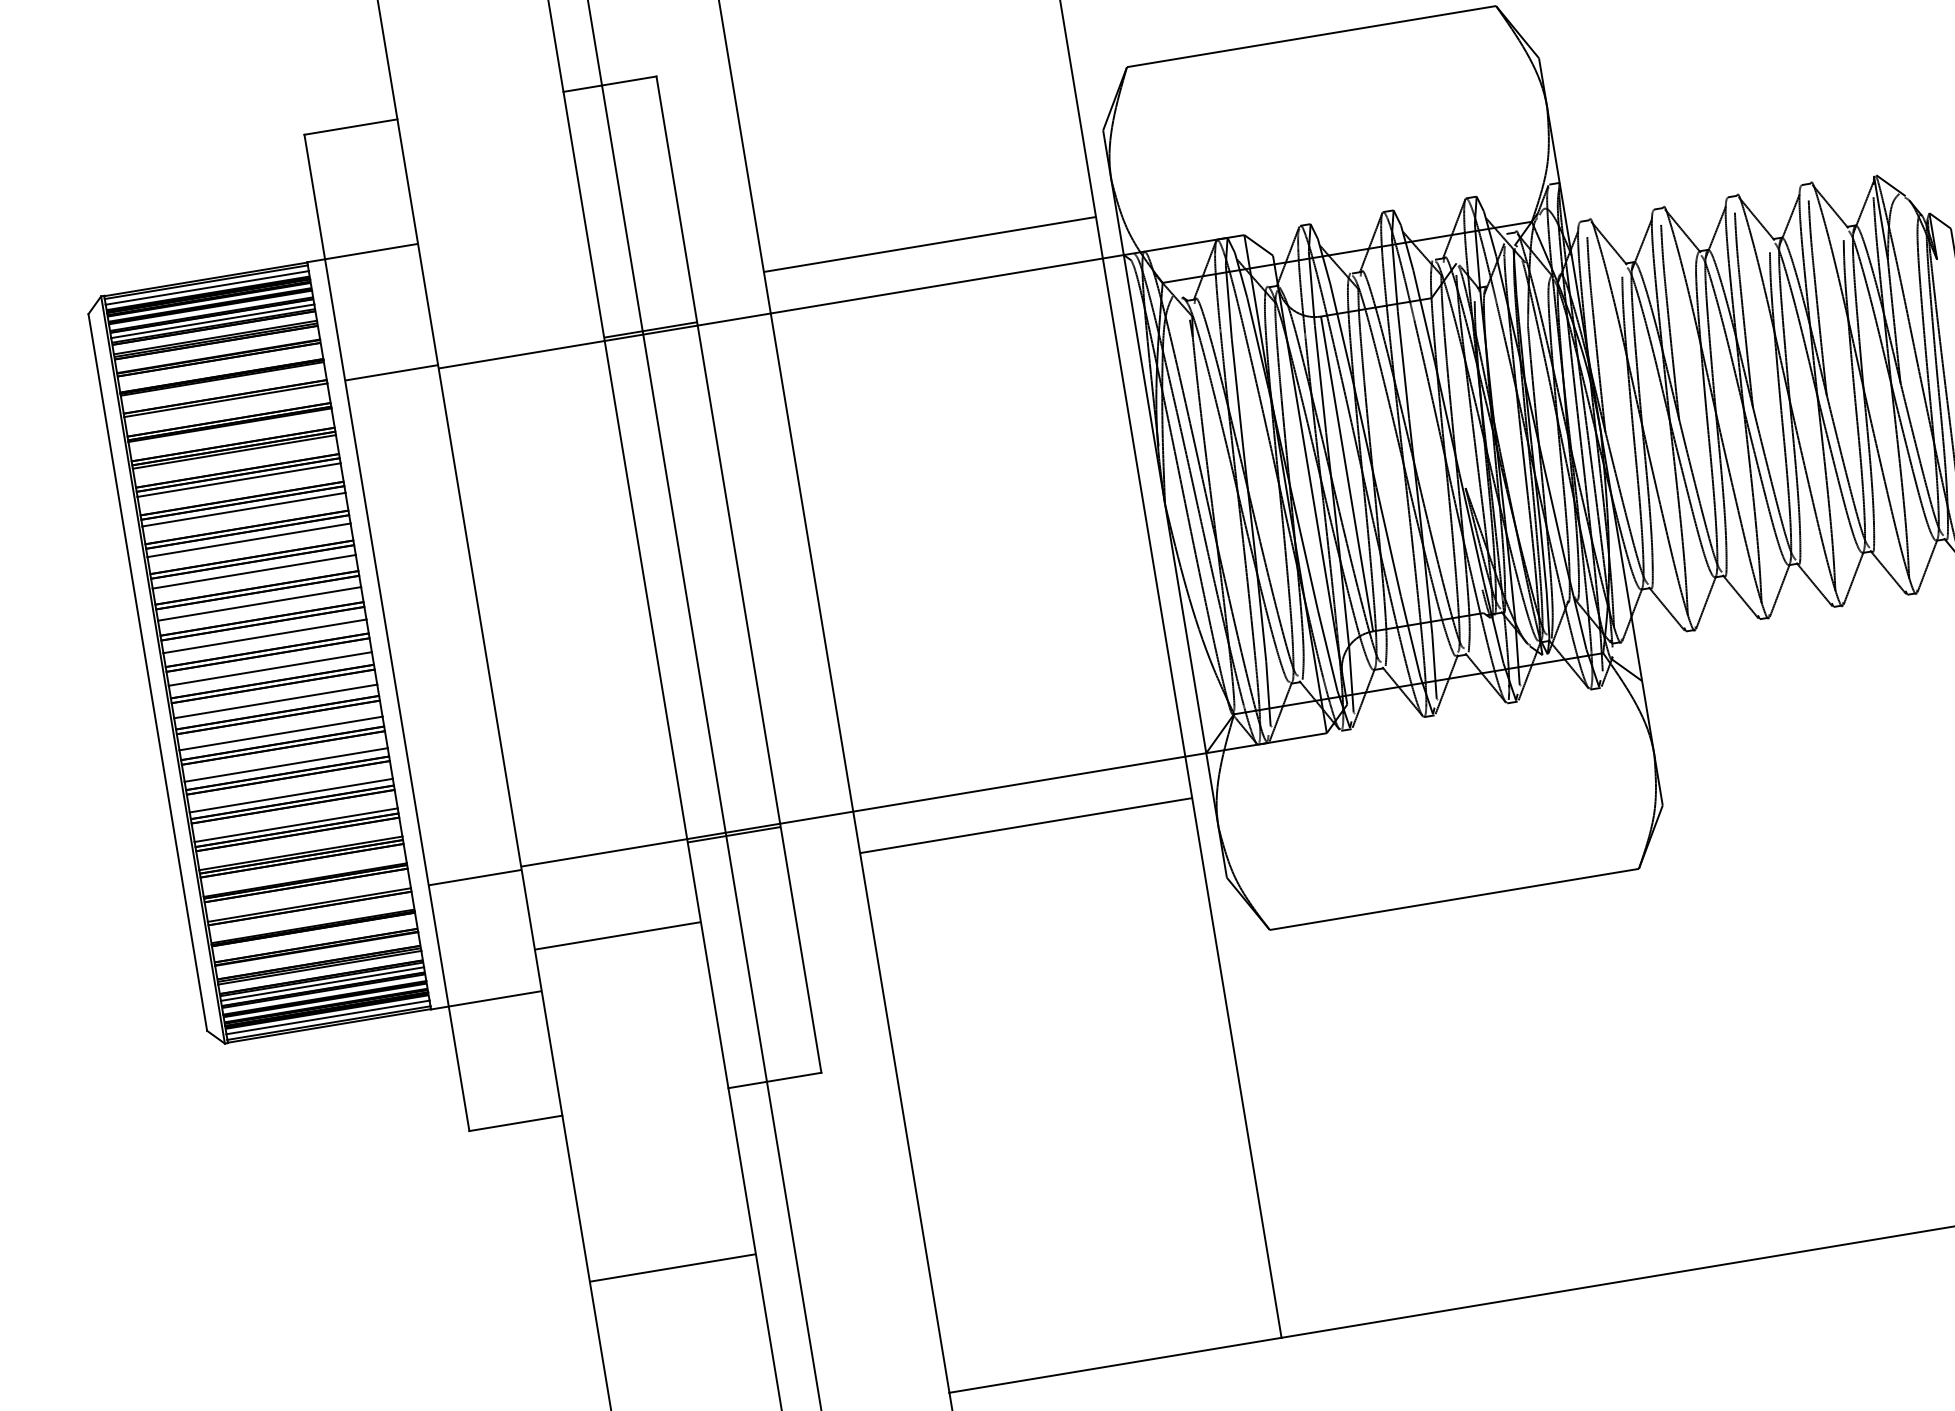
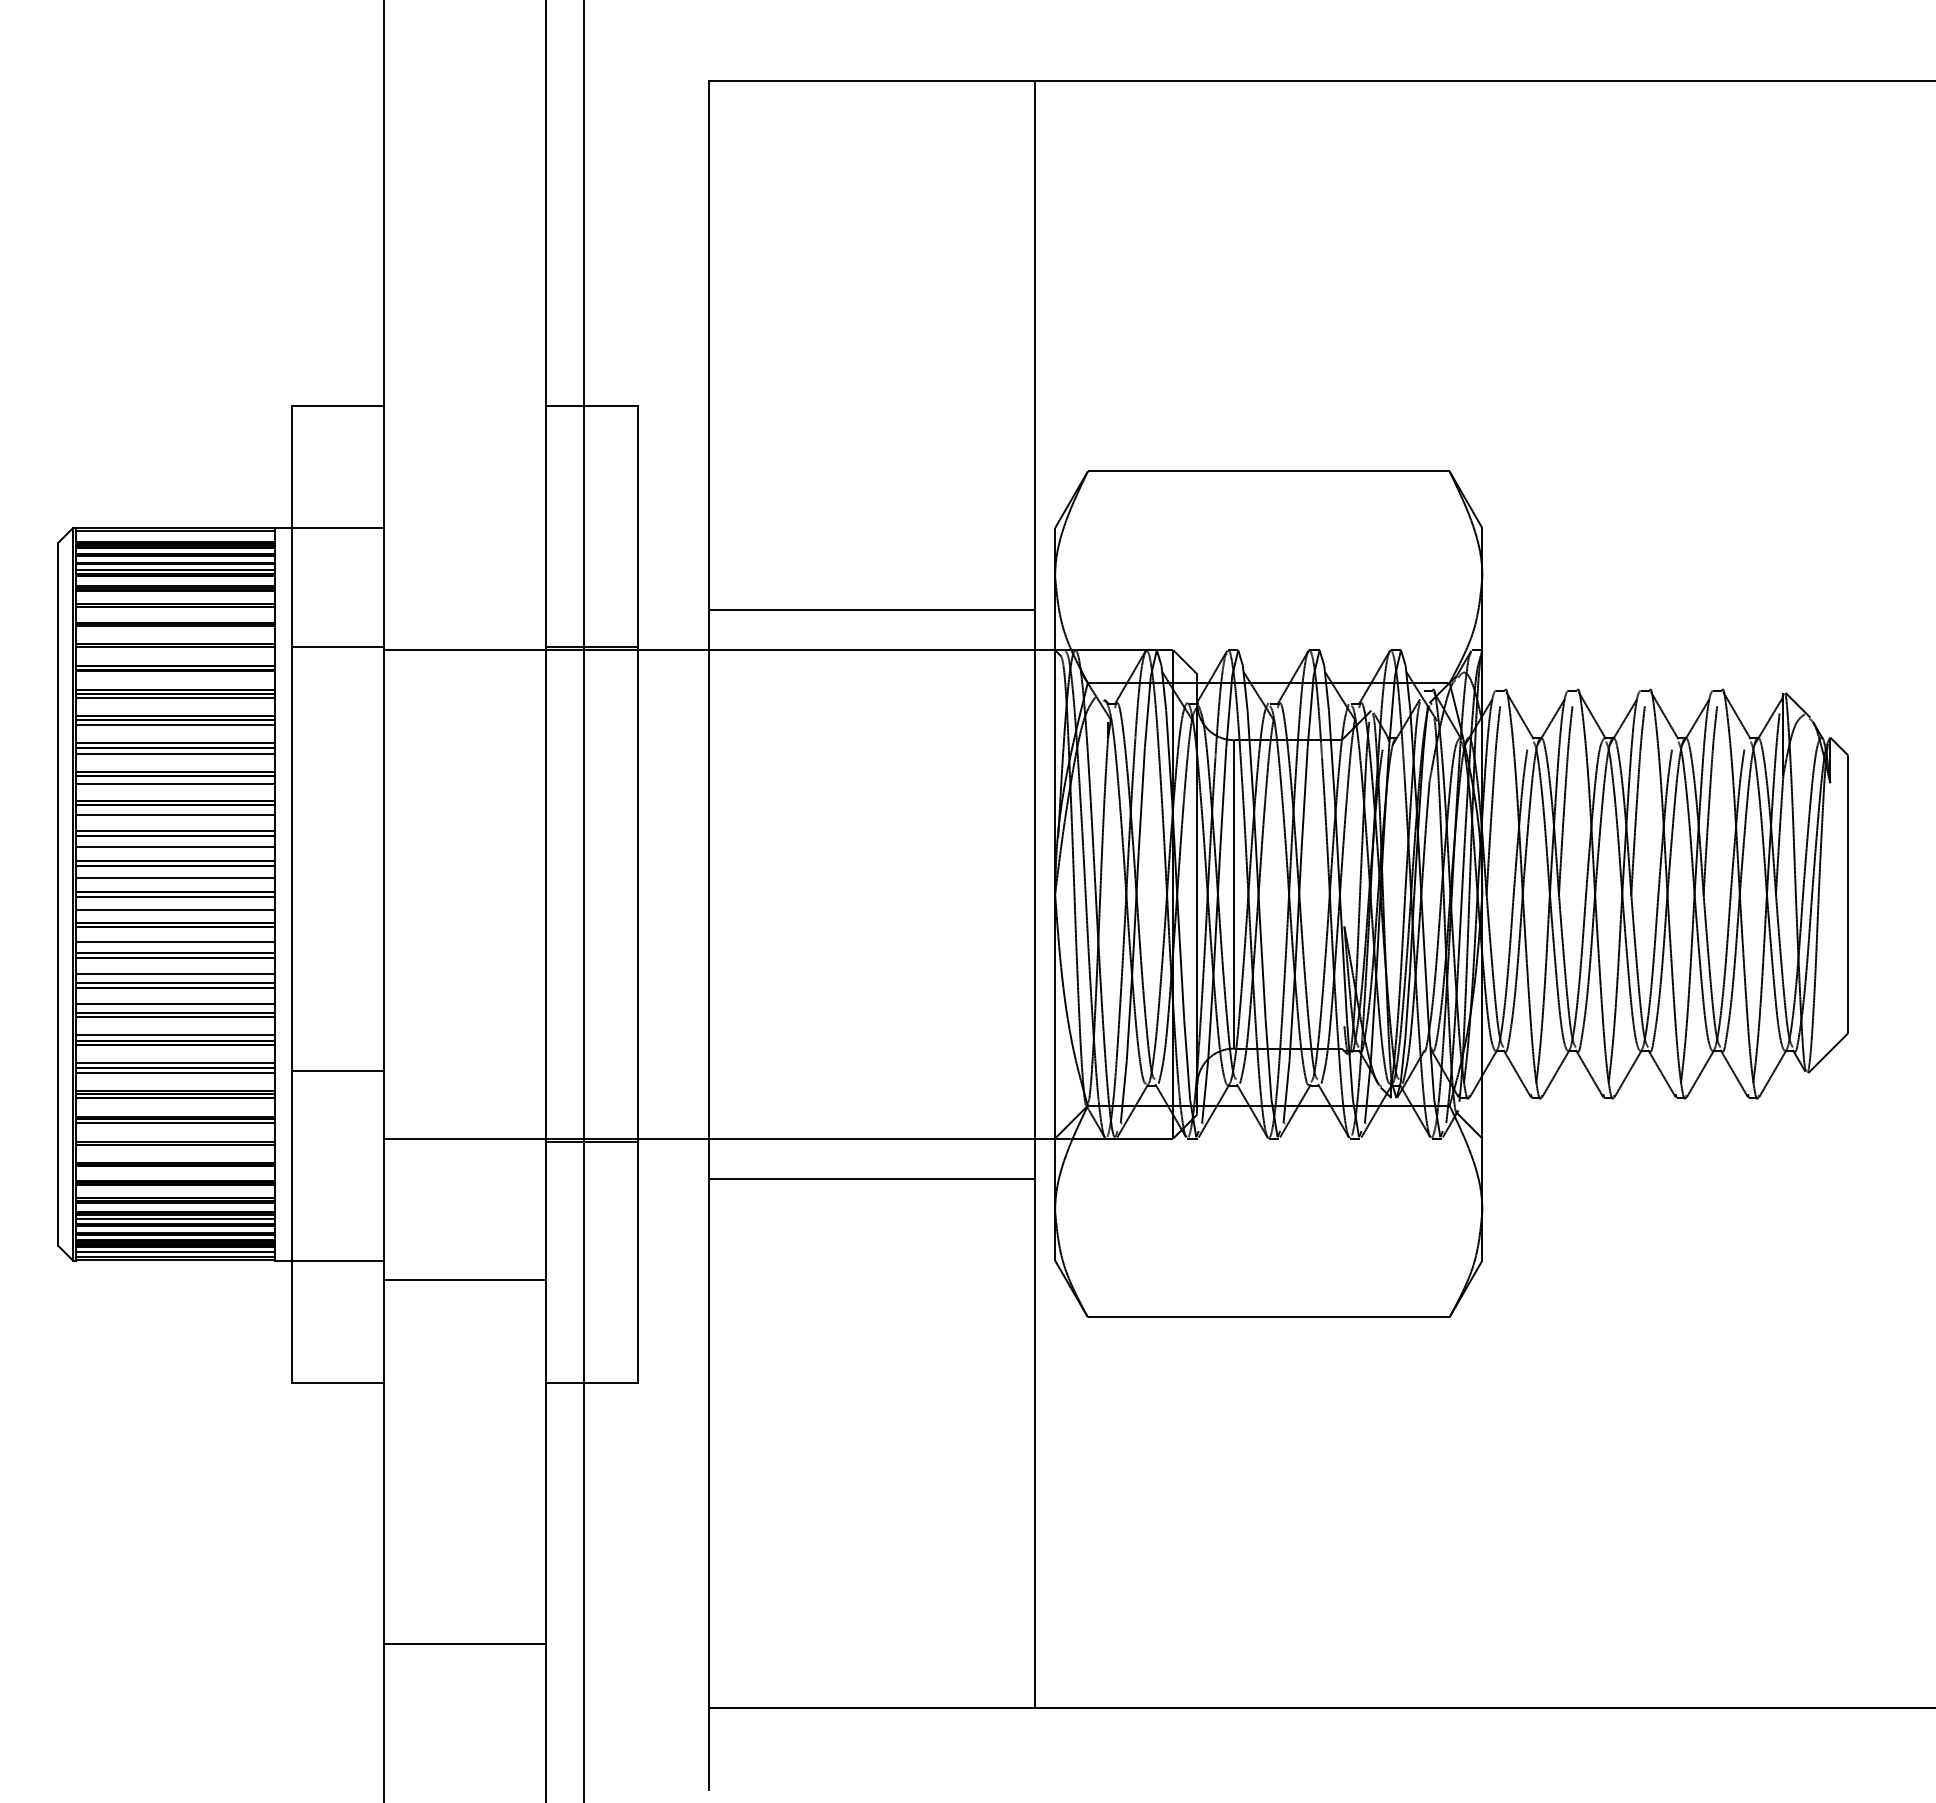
line: (207, 287) -> (175, 536), removed
line: (474, 877) -> (337, 1070), moved
line: (617, 935) -> (464, 1279), moved
line: (672, 1268) -> (464, 1644), moved

